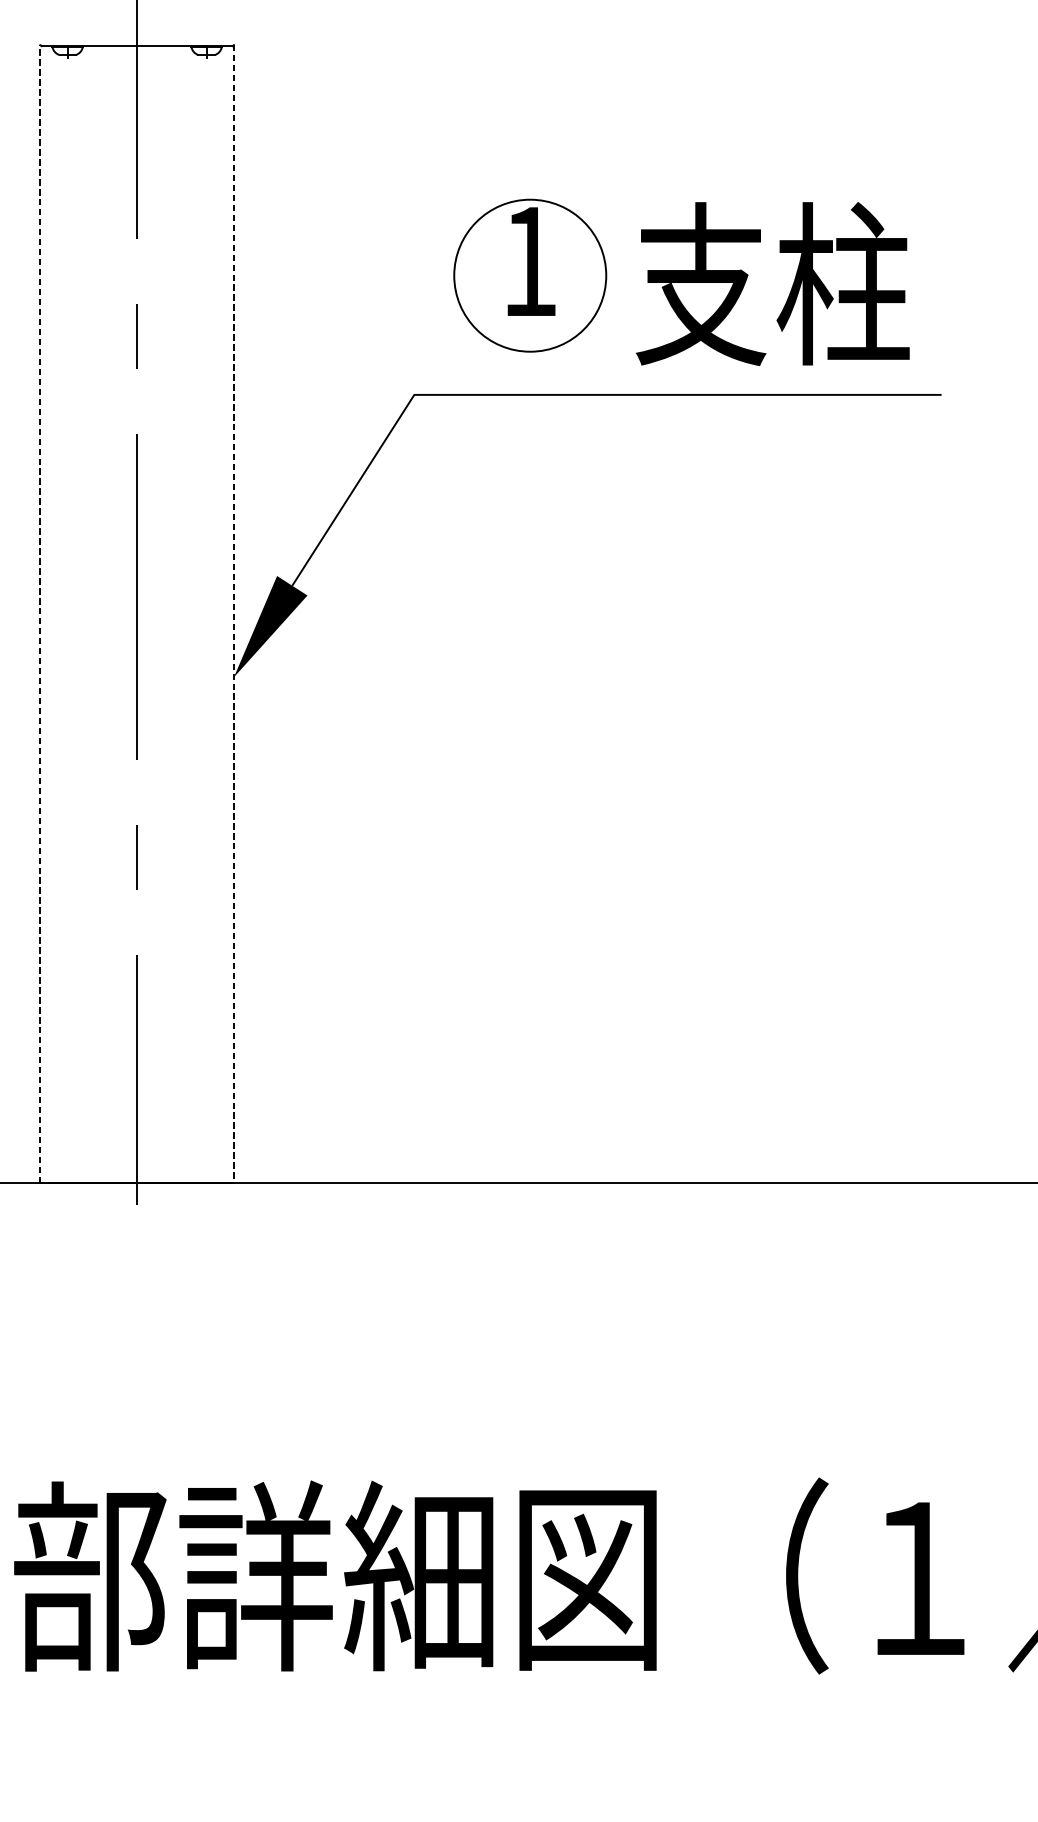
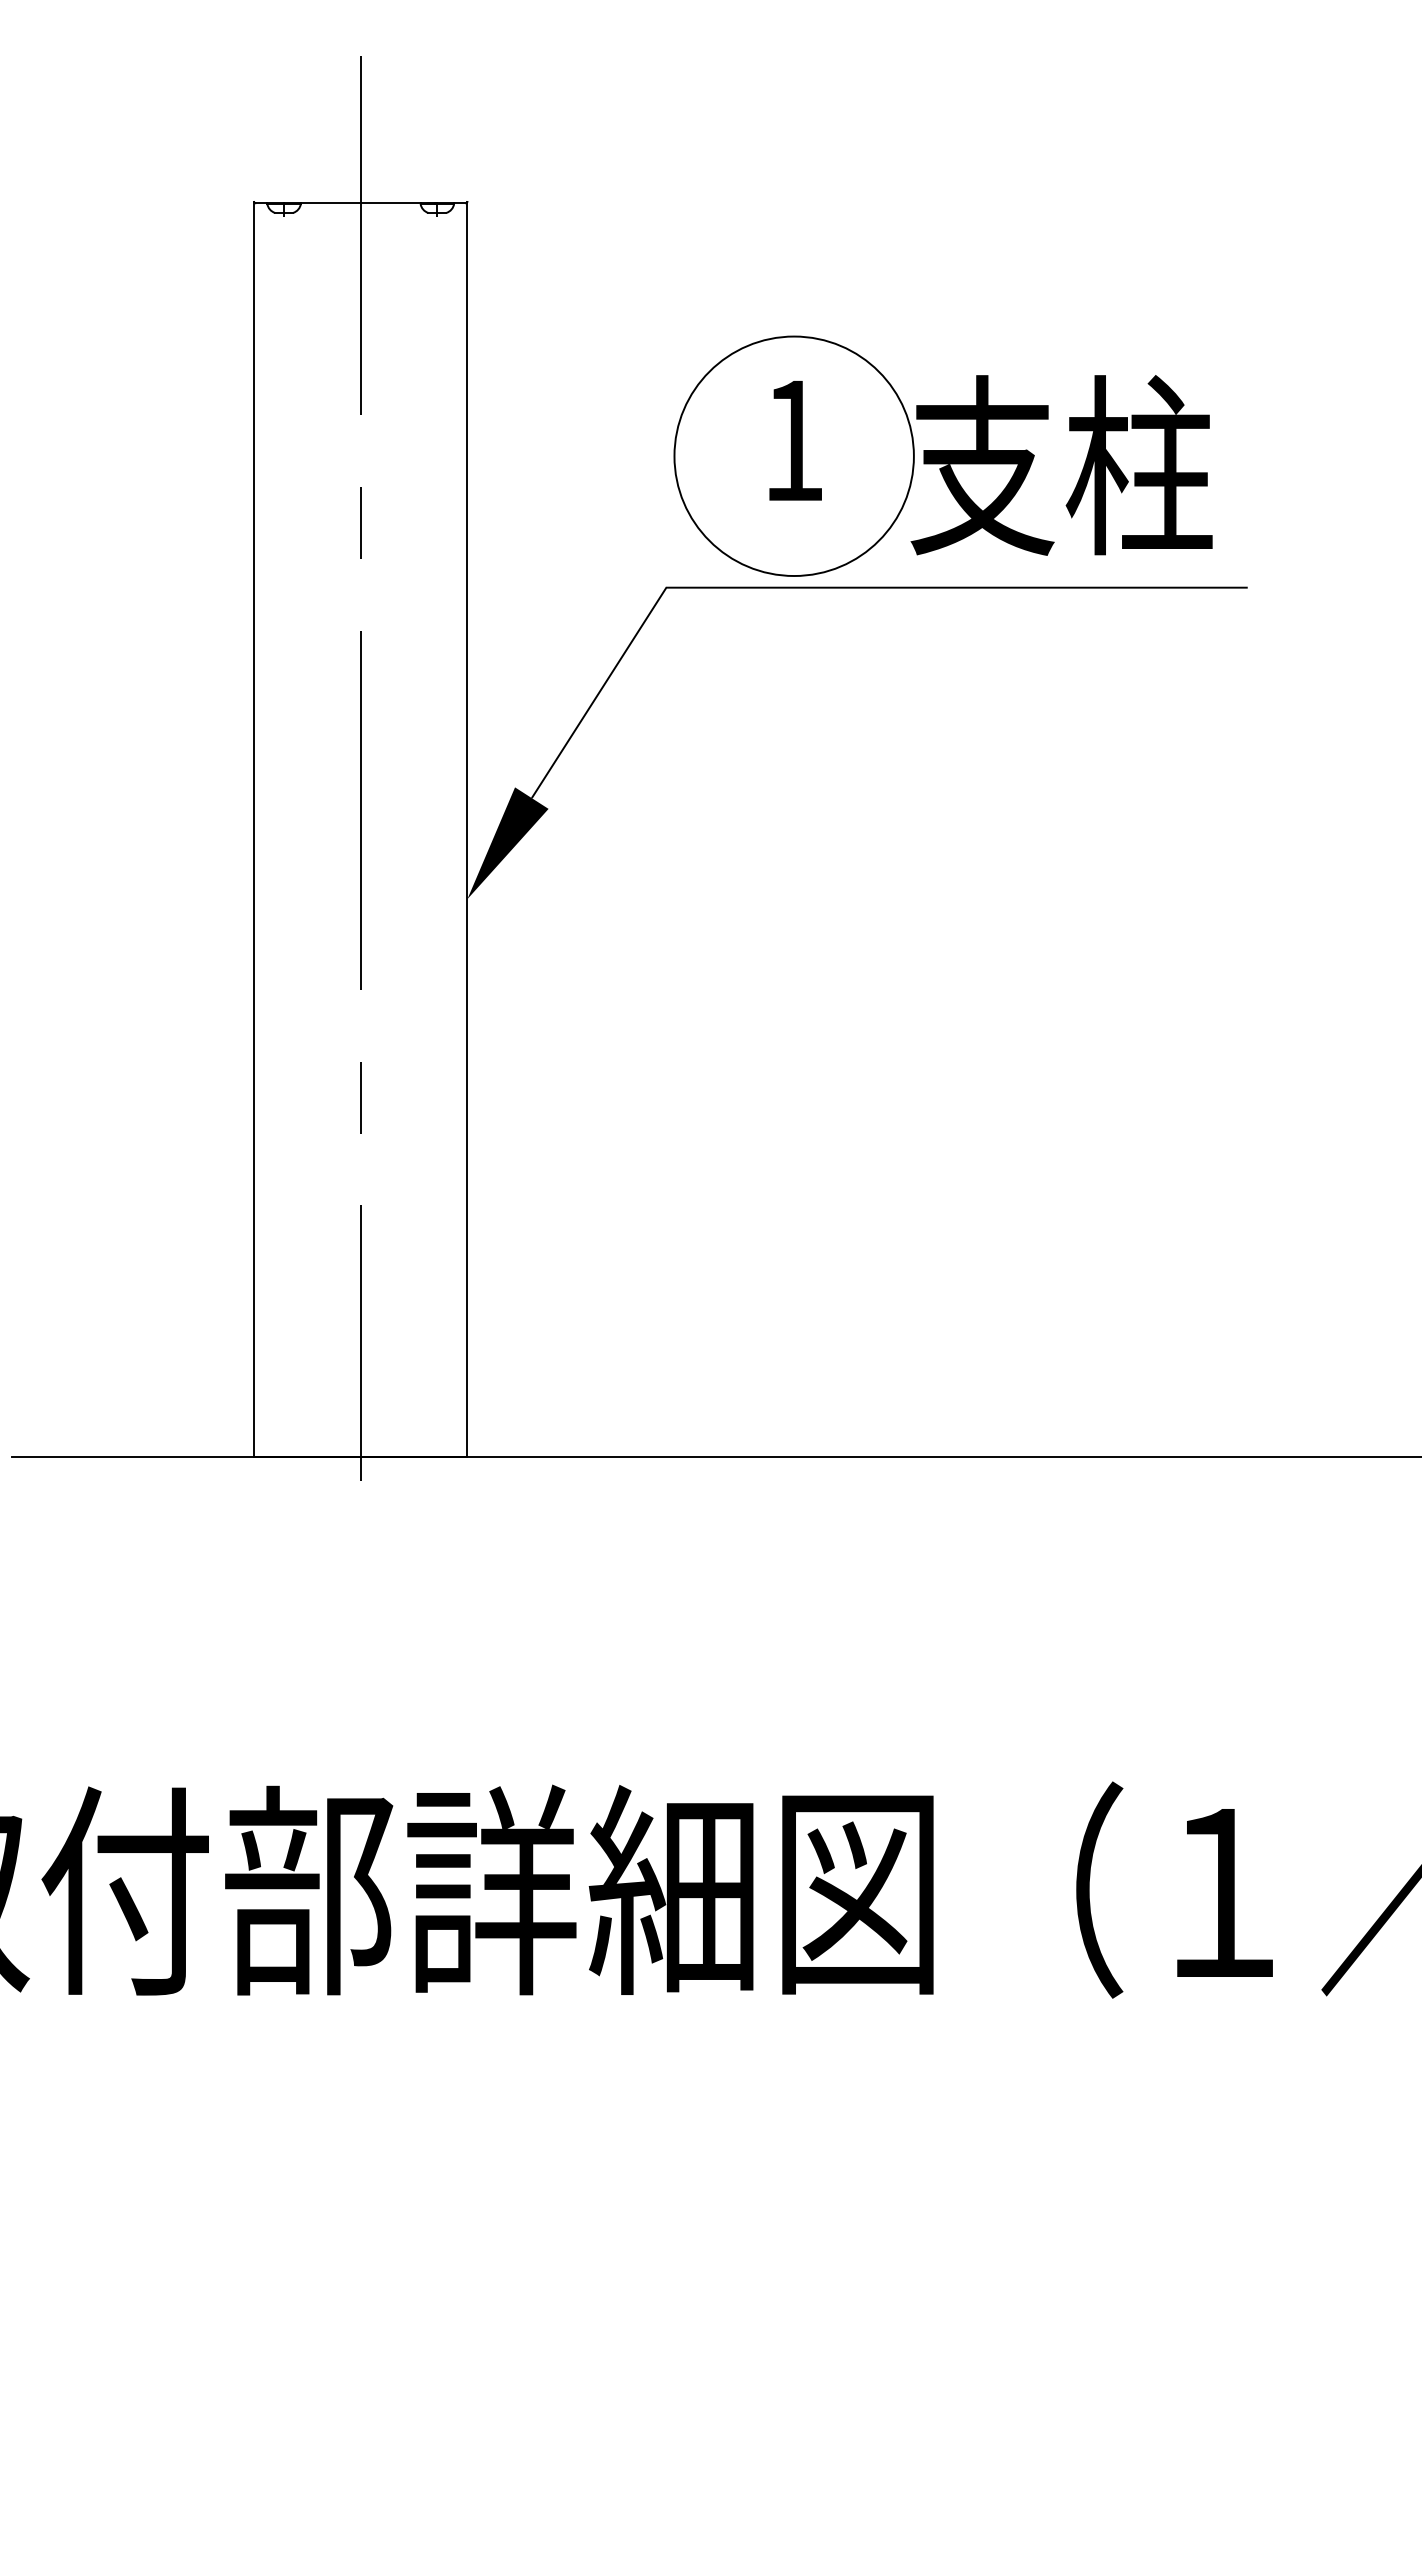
circle: (529, 275) -> (793, 456), size x1.43
line: (40, 613) -> (254, 828), dashed -> solid
line: (233, 614) -> (467, 829), dashed -> solid

